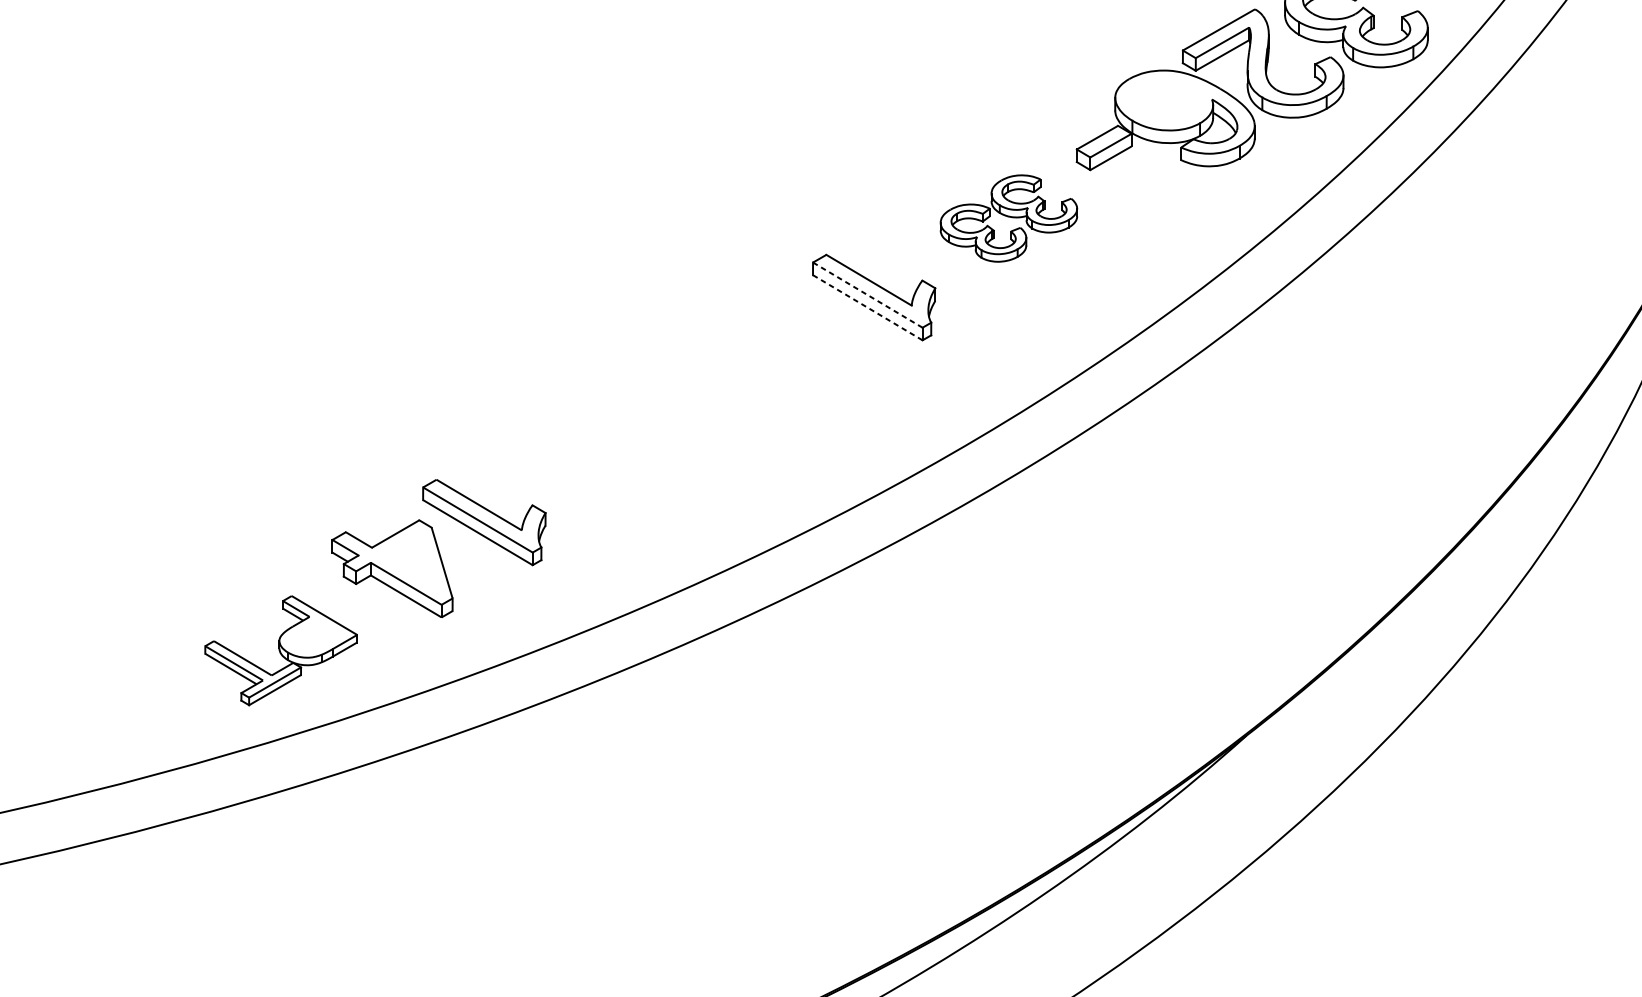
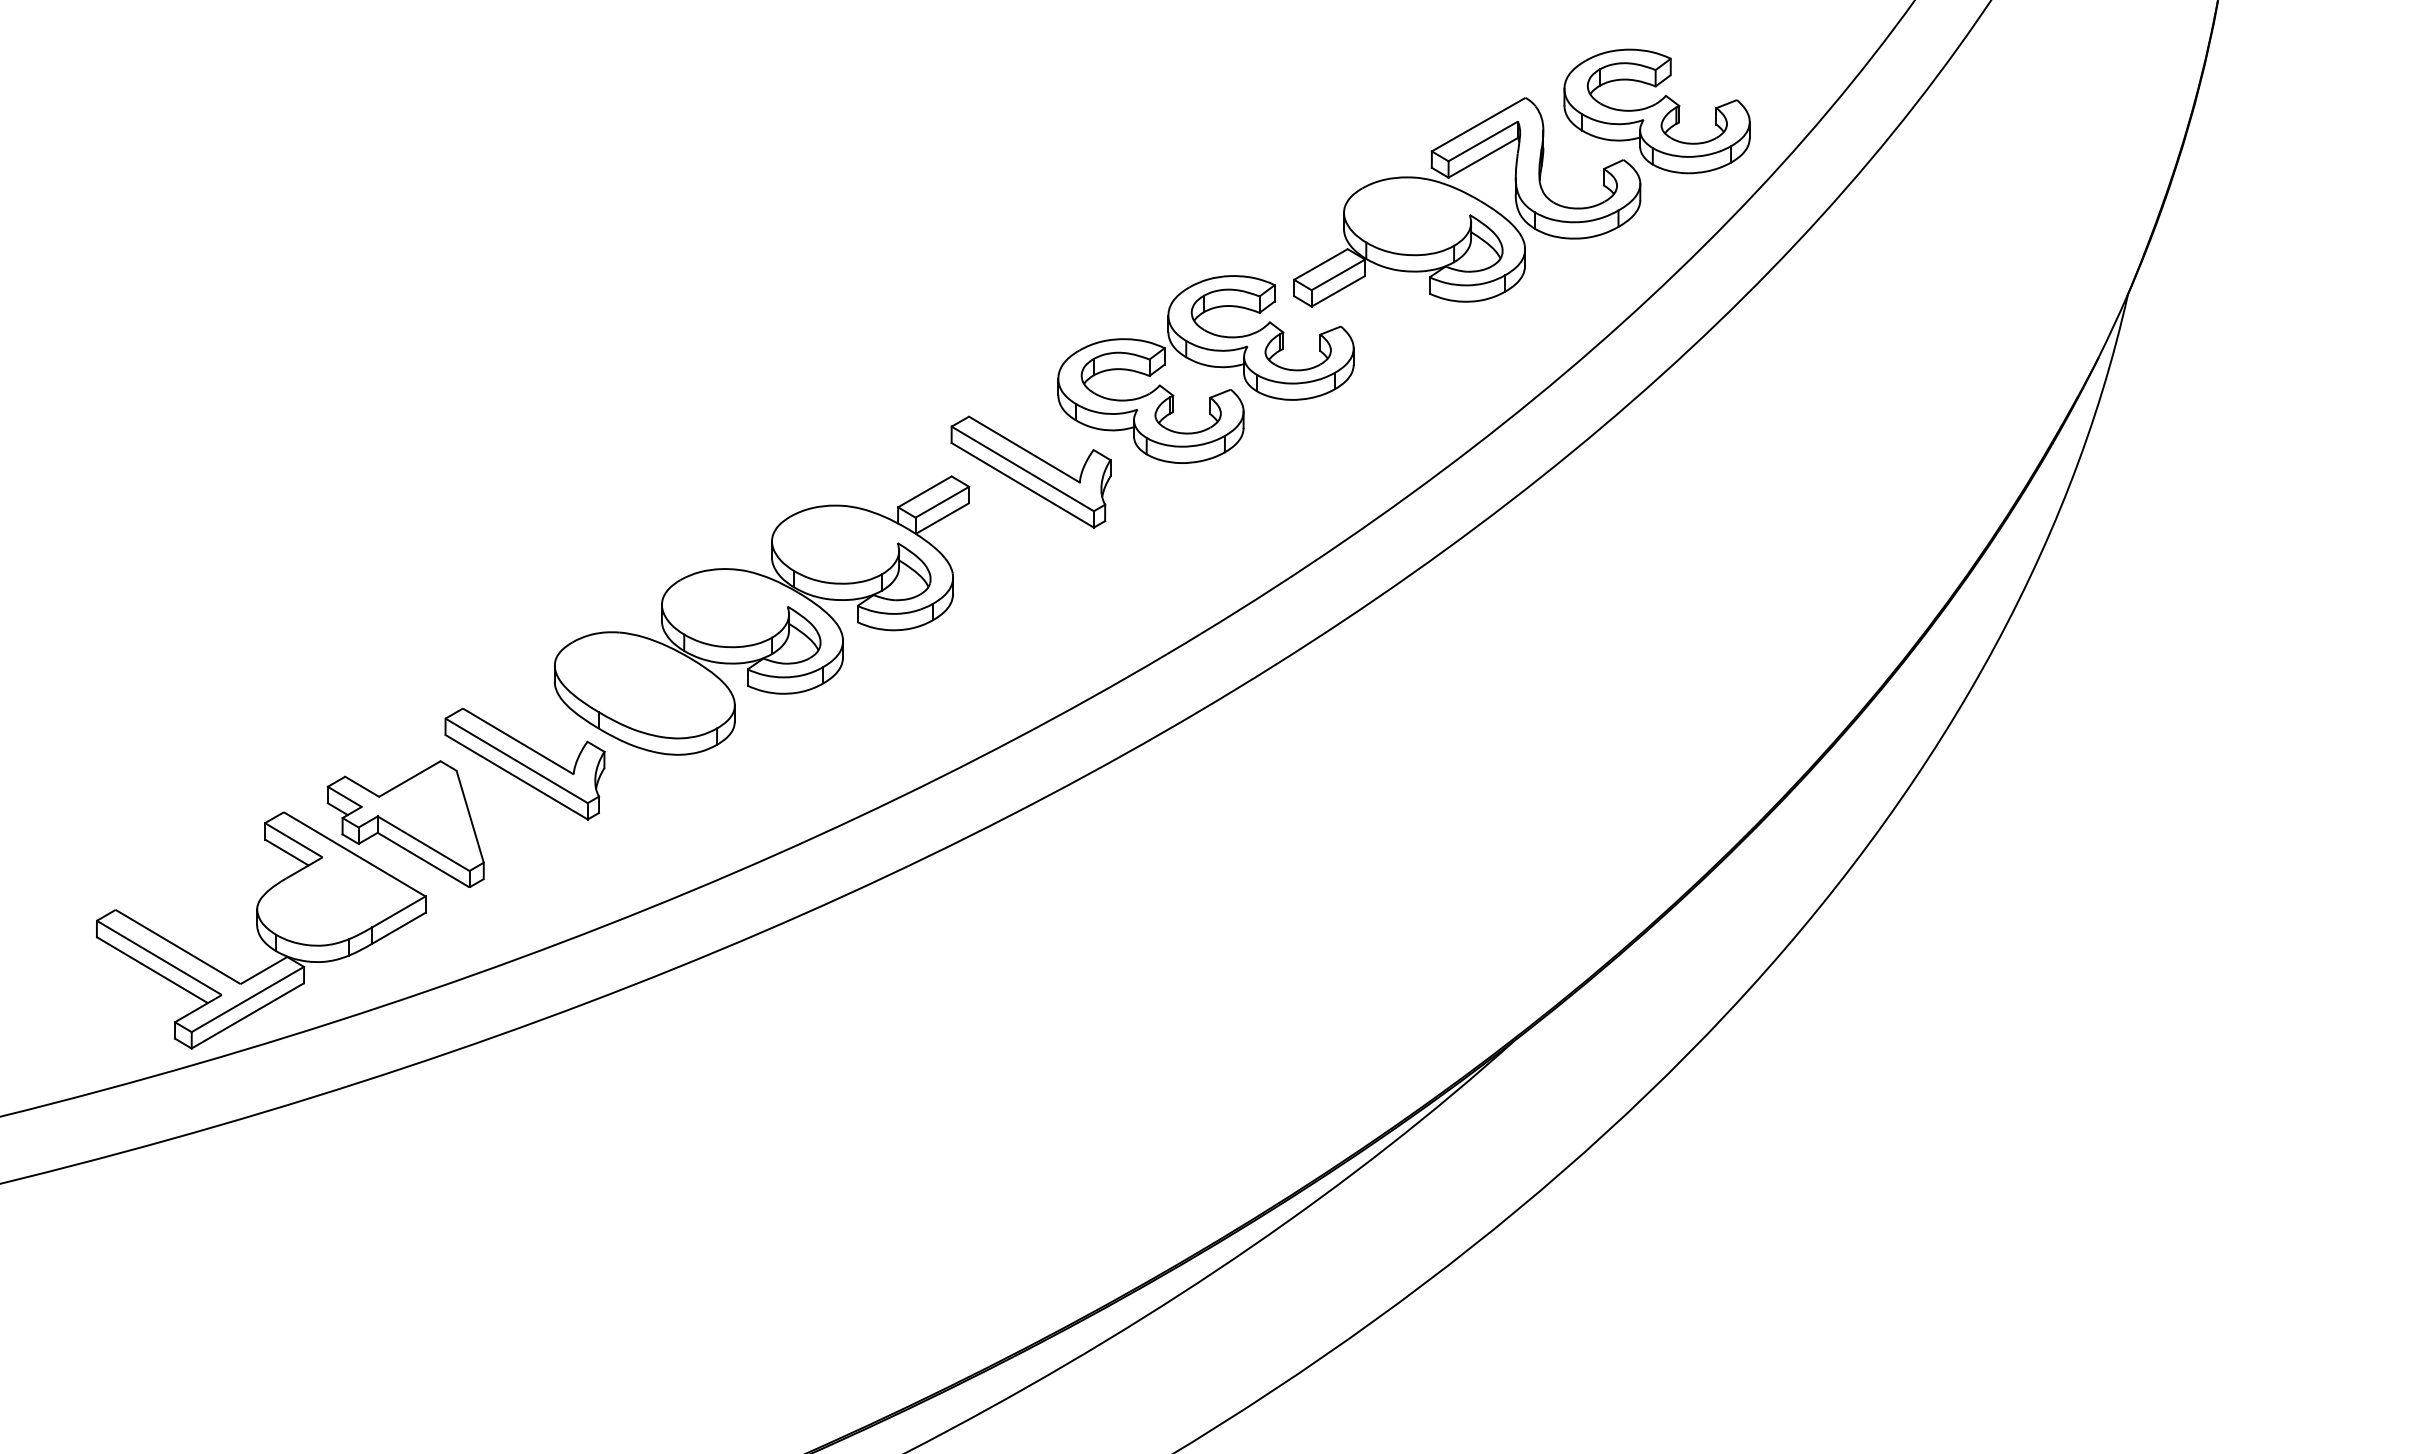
part: (1008, 218) -> (1205, 369), size x1.67
line: (867, 294) -> (1022, 468), dashed -> solid
line: (867, 307) -> (1022, 485), dashed -> solid
part: (666, 408) -> (761, 615), added
part: (281, 650) -> (261, 930), size x1.67

